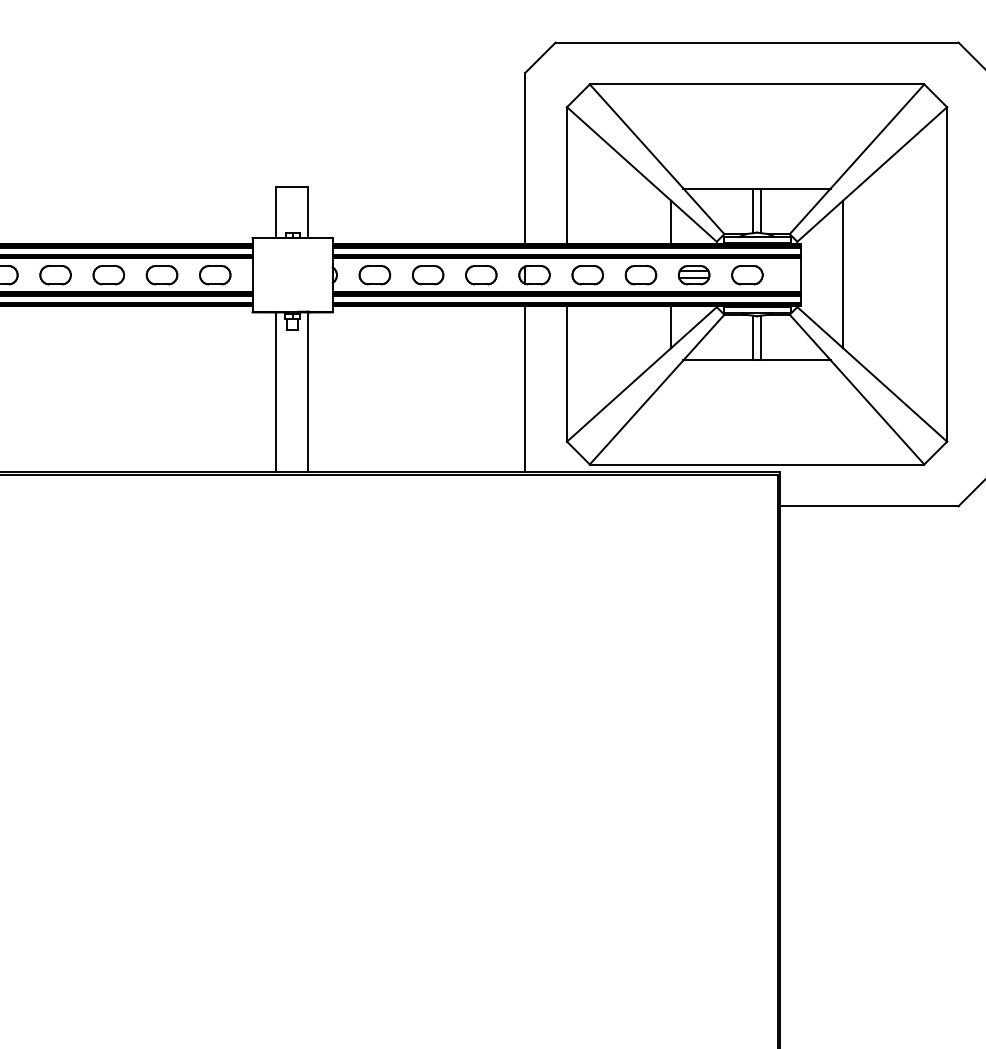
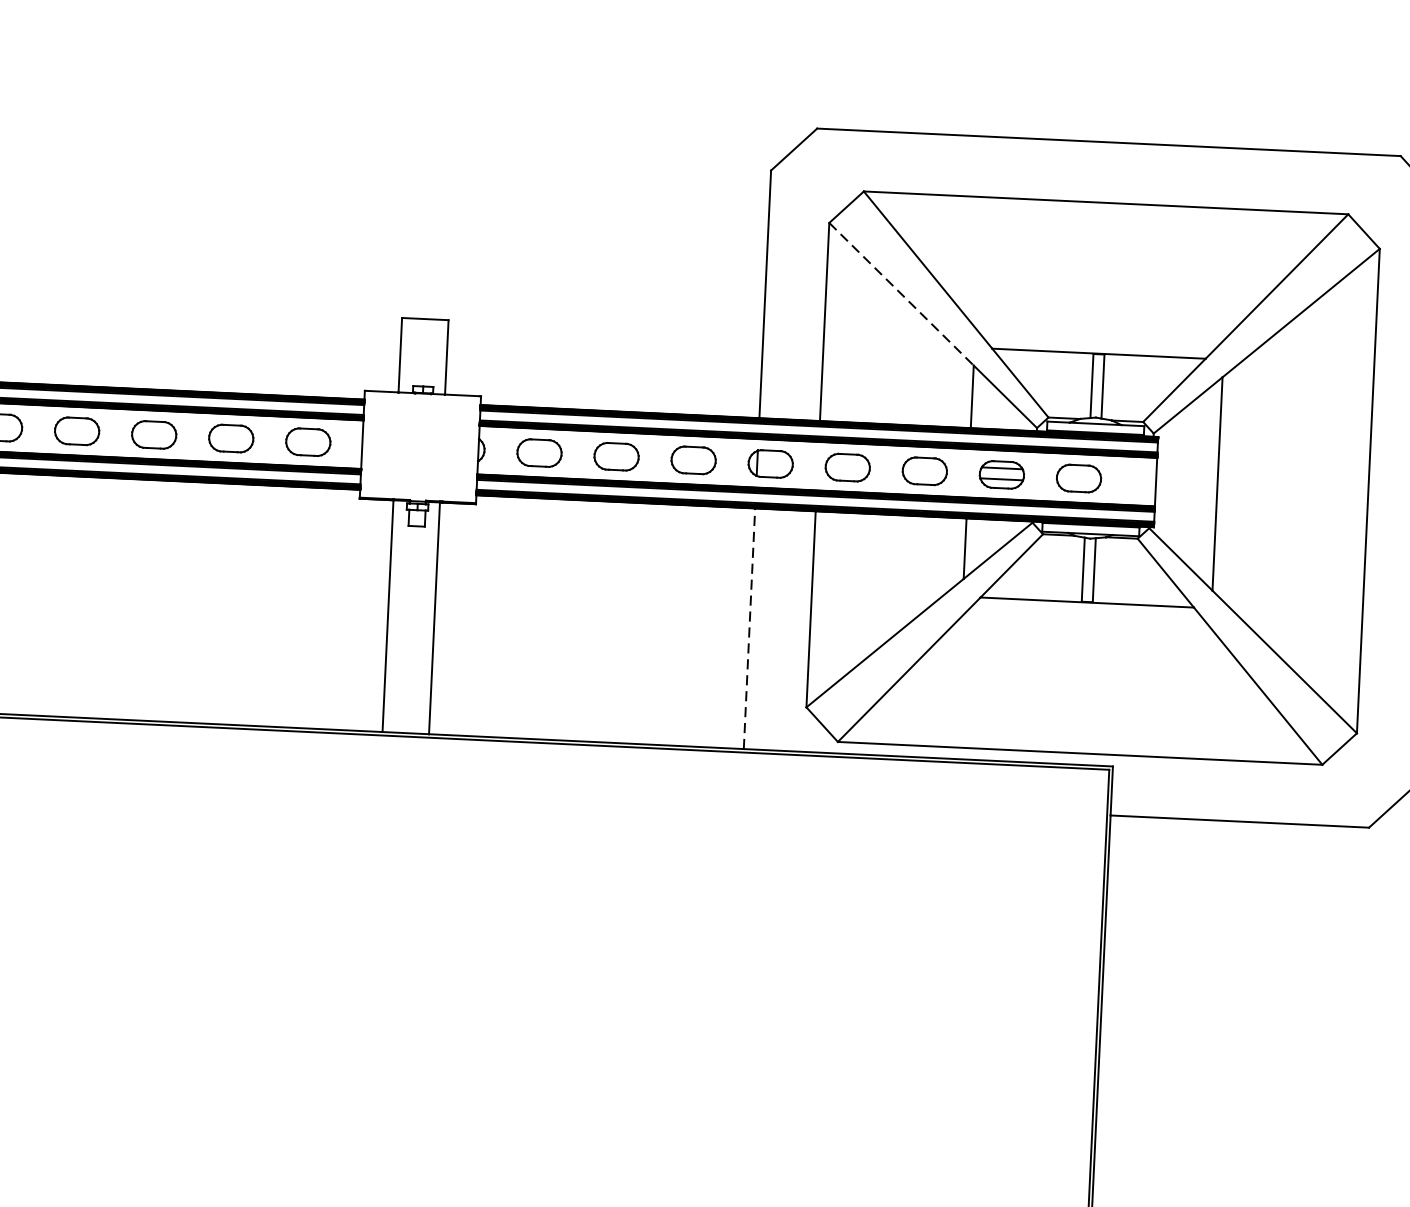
line: (619, 154) -> (902, 294), solid -> dashed
line: (525, 388) -> (749, 627), solid -> dashed

